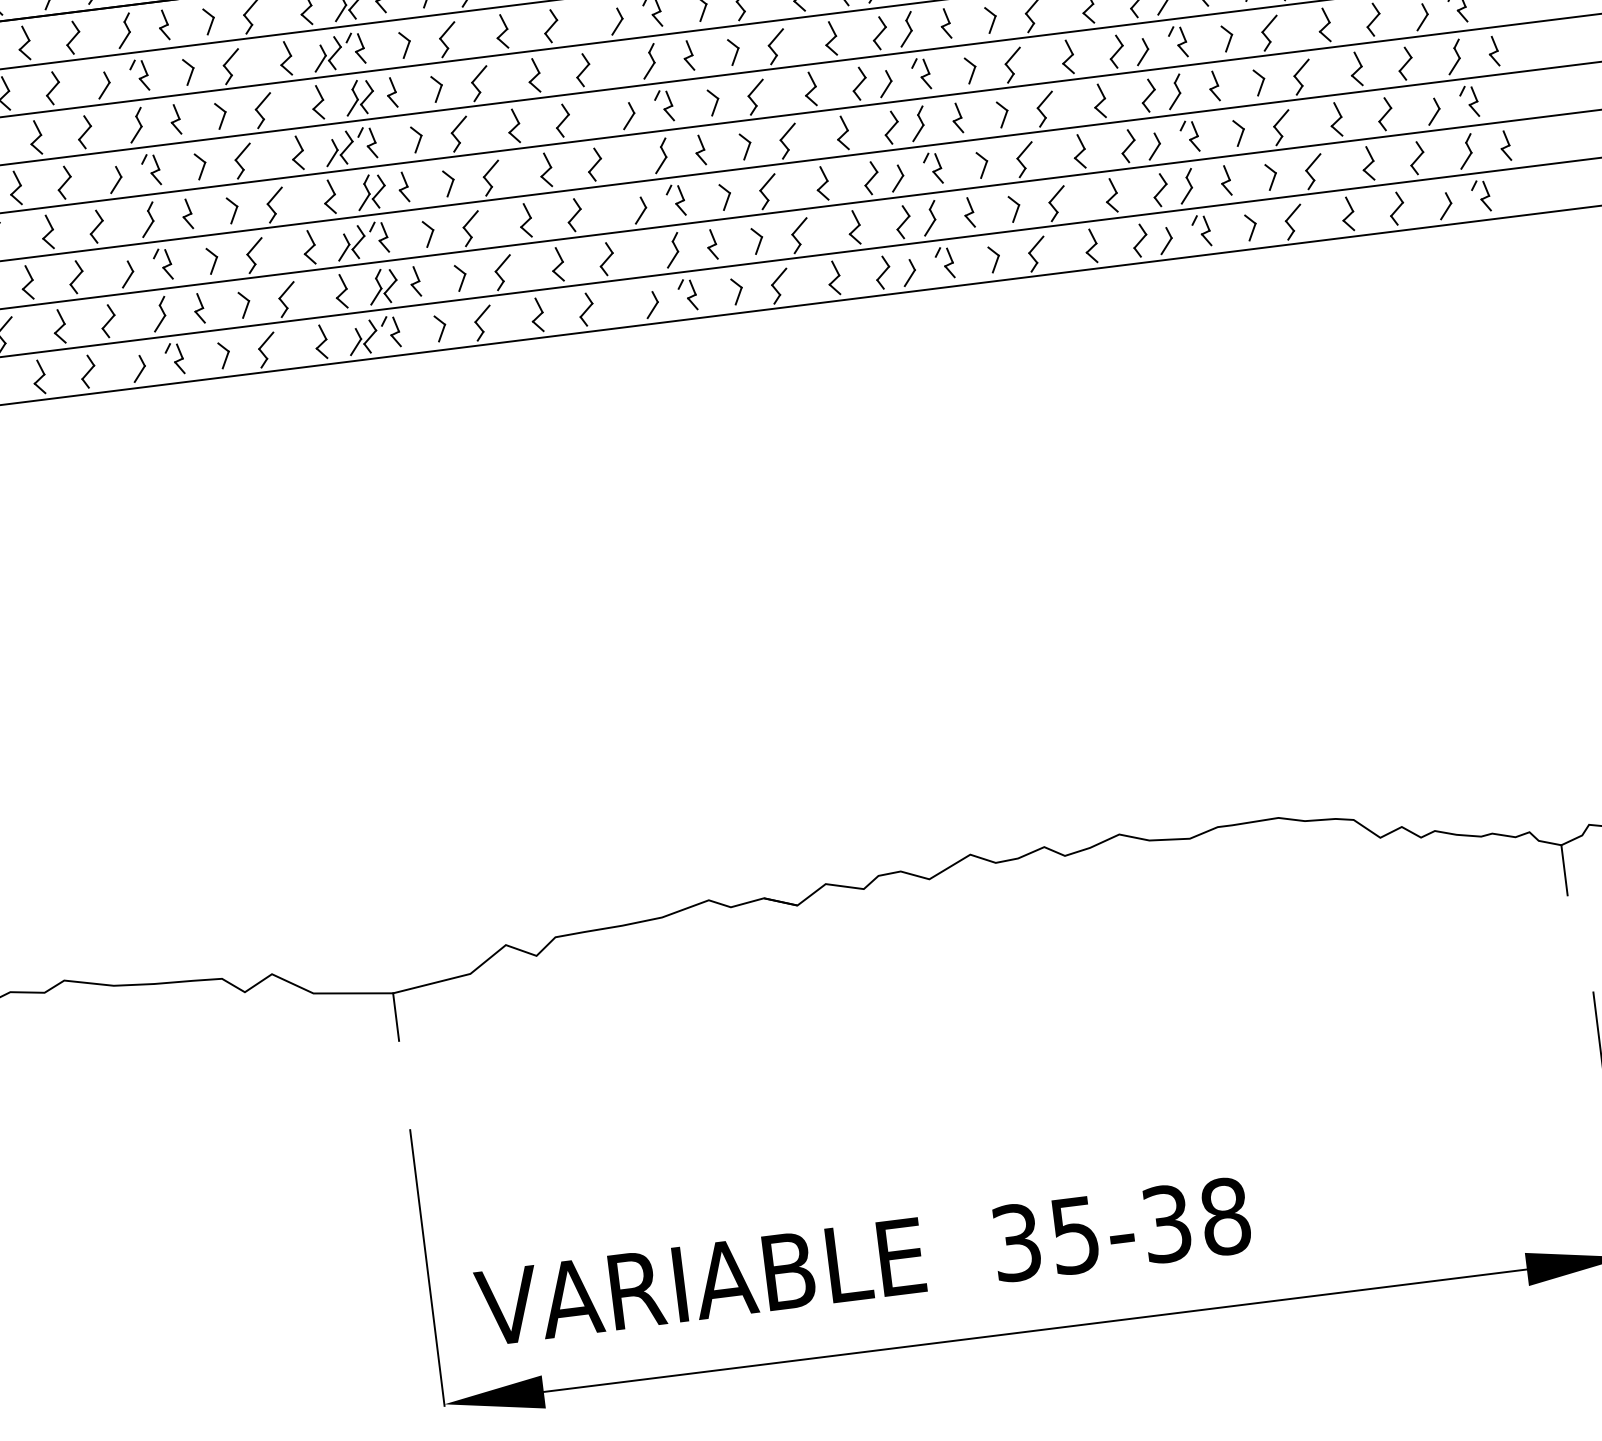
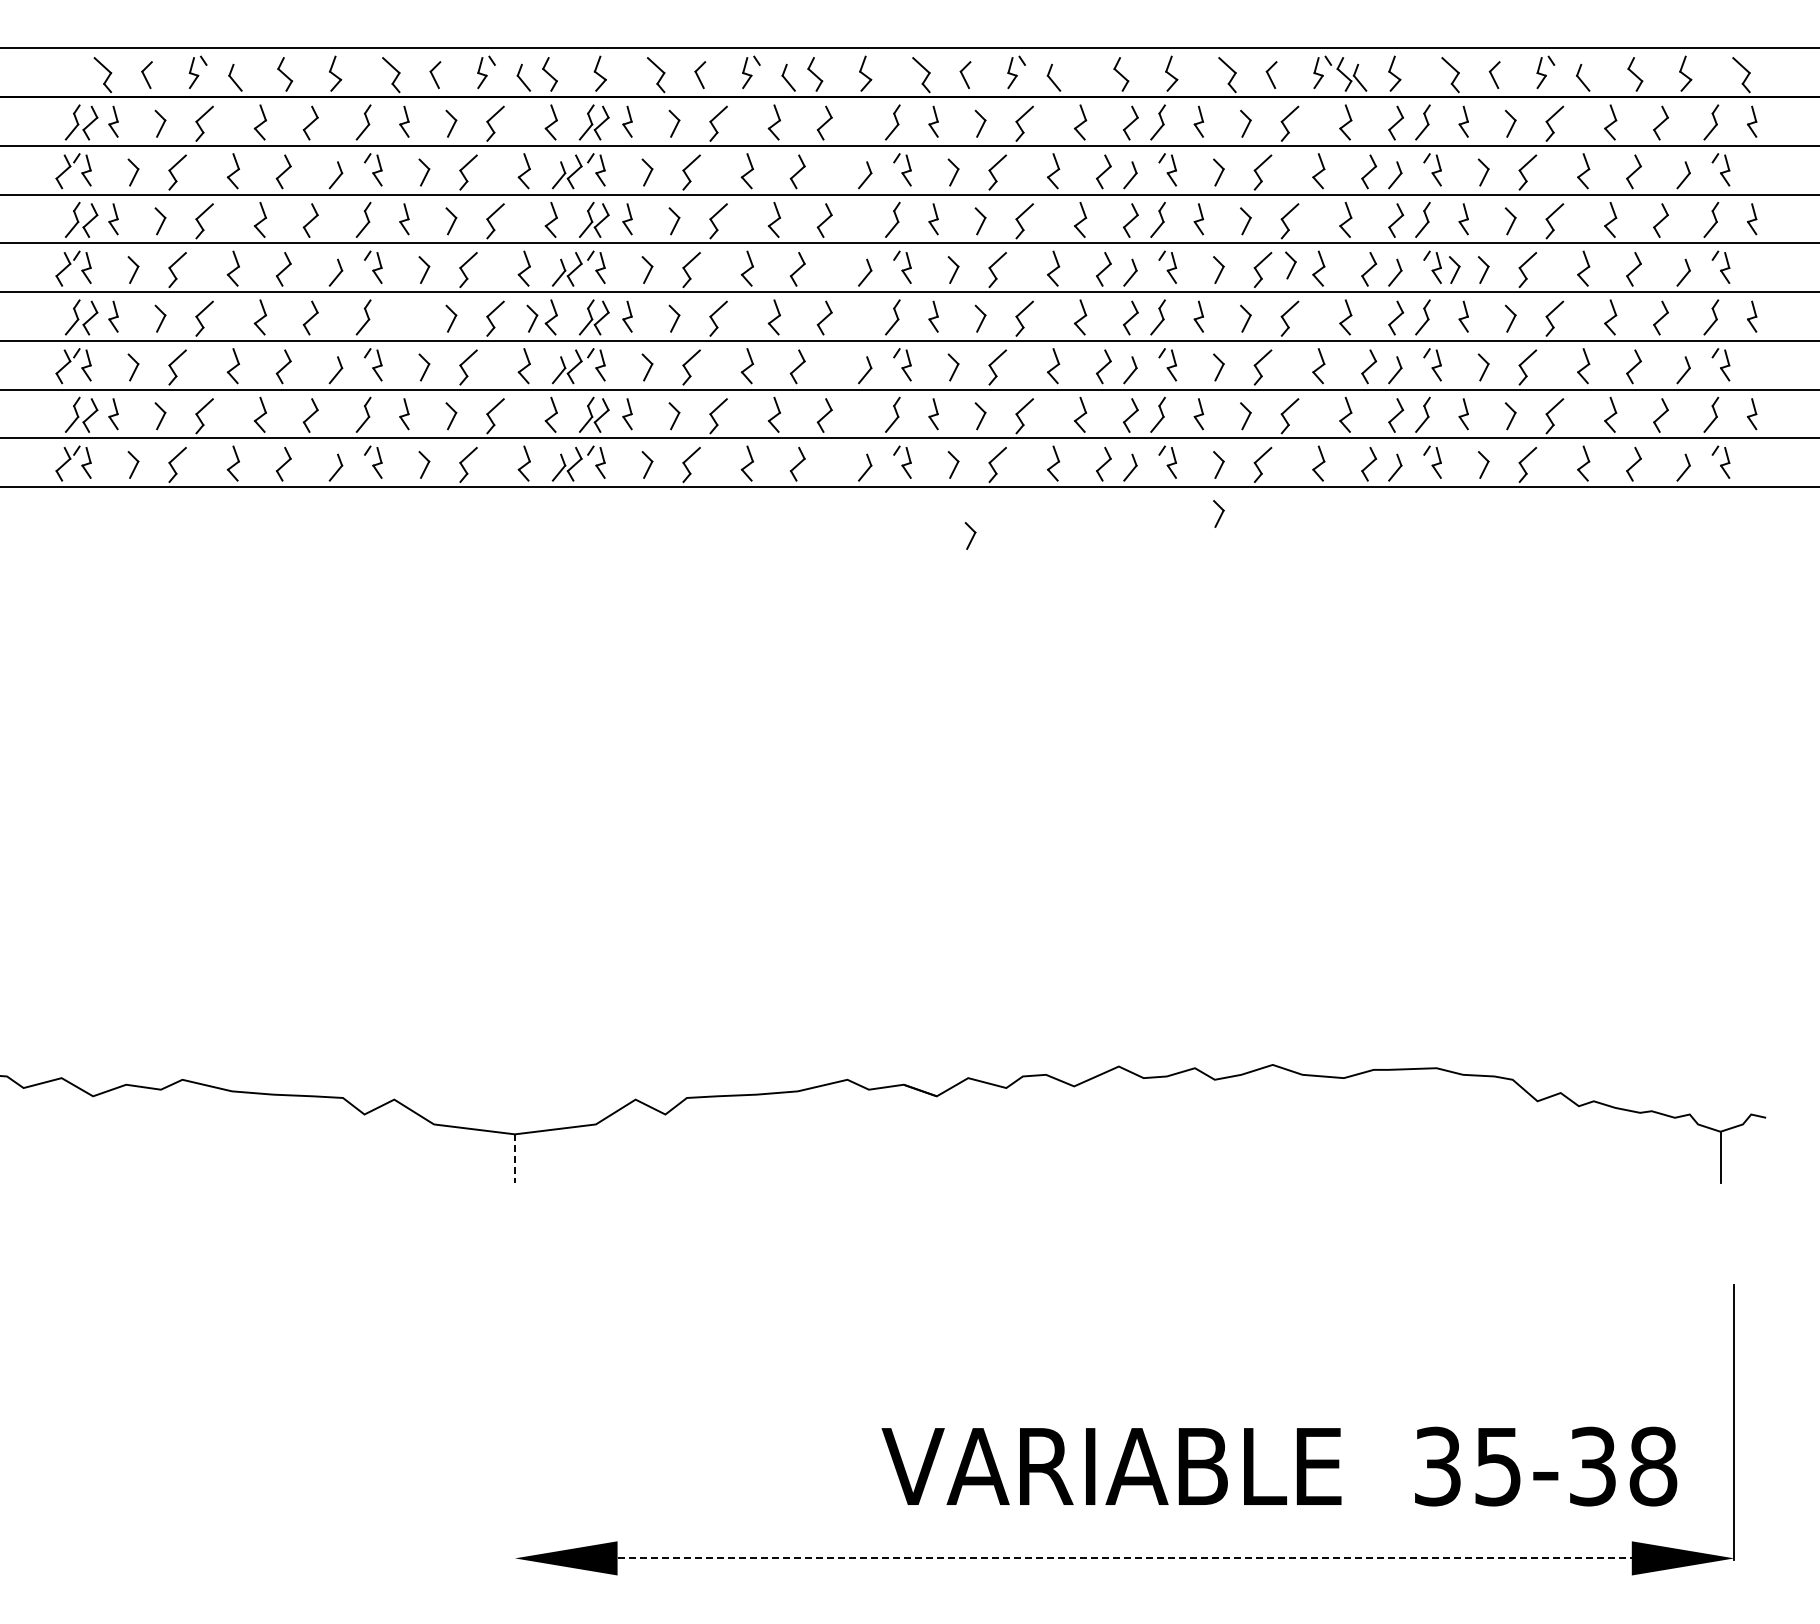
part: (1199, 41) -> (1454, 269), added
part: (1039, 57) -> (1290, 265), added
part: (311, 200) -> (532, 318), added
part: (187, 213) -> (404, 316), removed
part: (1000, 306) -> (1218, 513), added
part: (762, 357) -> (970, 535), added
line: (395, 1016) -> (514, 1158), solid -> dashed
text: (863, 1261) -> (1279, 1466), moved
line: (426, 1267) -> (514, 1417), removed
line: (1036, 1330) -> (1125, 1558), solid -> dashed

